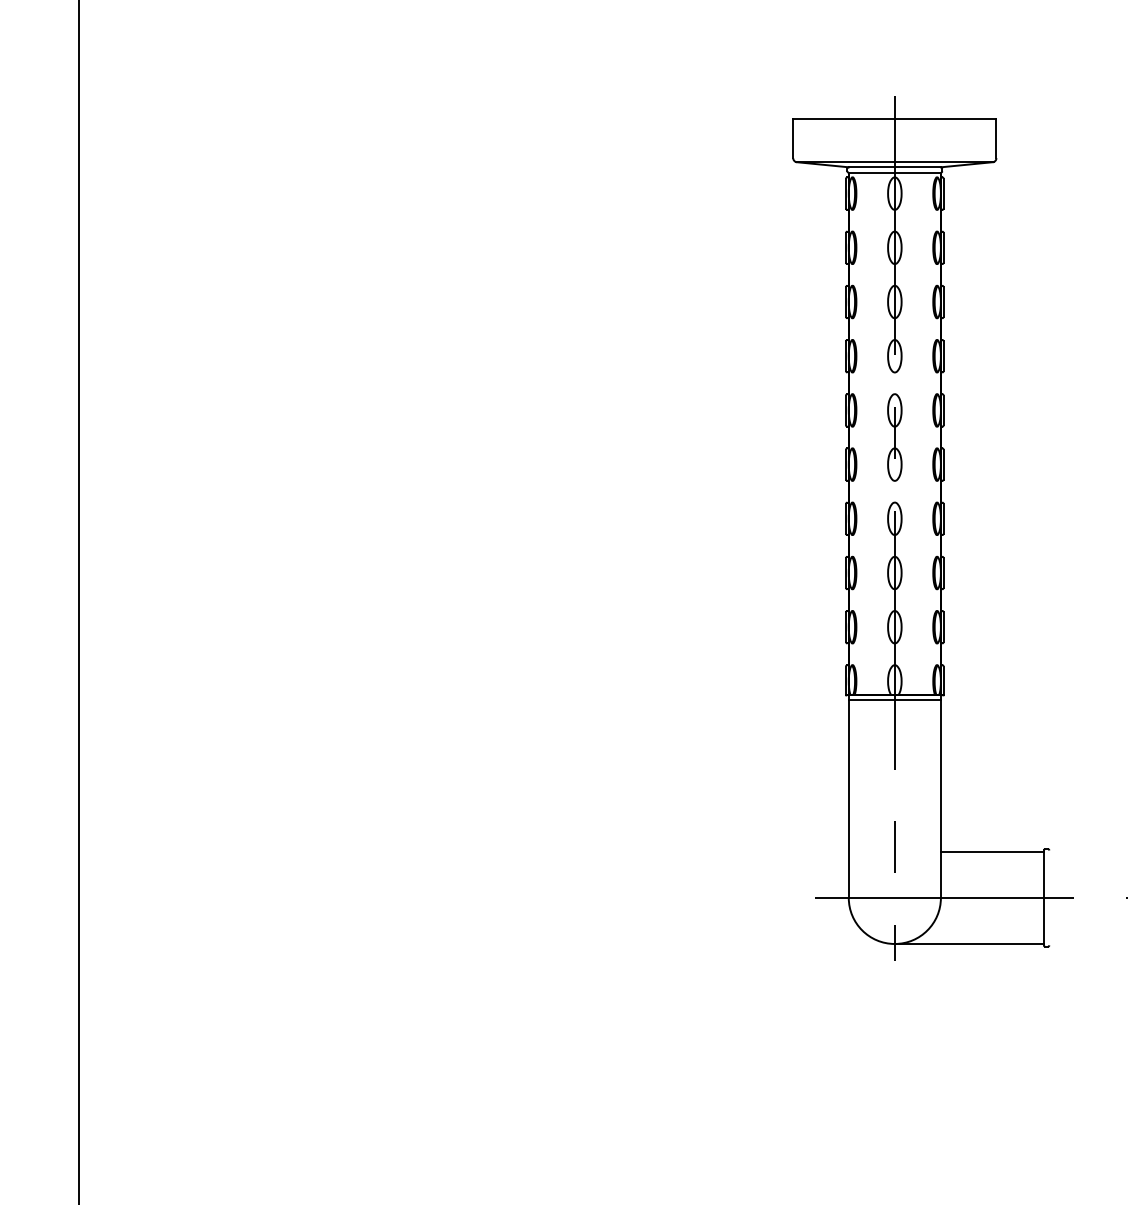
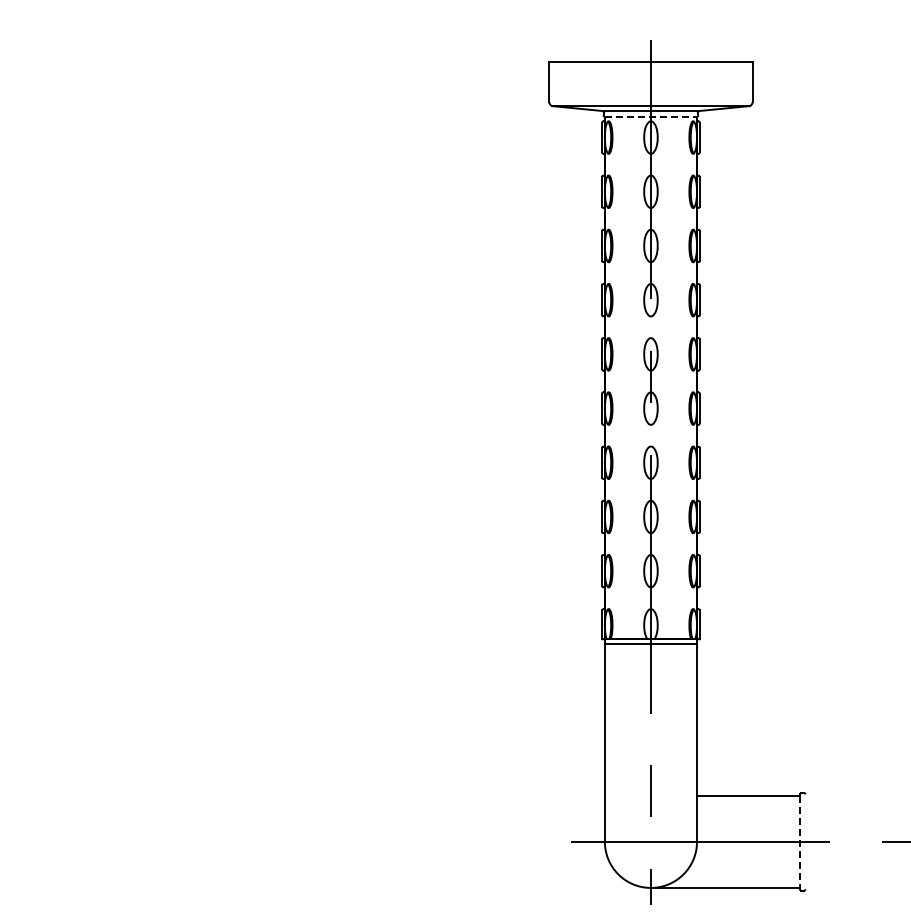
line: (895, 172) -> (651, 116), solid -> dashed
line: (1043, 898) -> (799, 842), solid -> dashed

